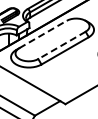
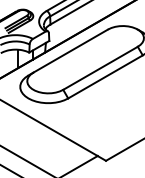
line: (43, 34) -> (71, 51), dashed -> solid
line: (61, 45) -> (99, 68), dashed -> solid

